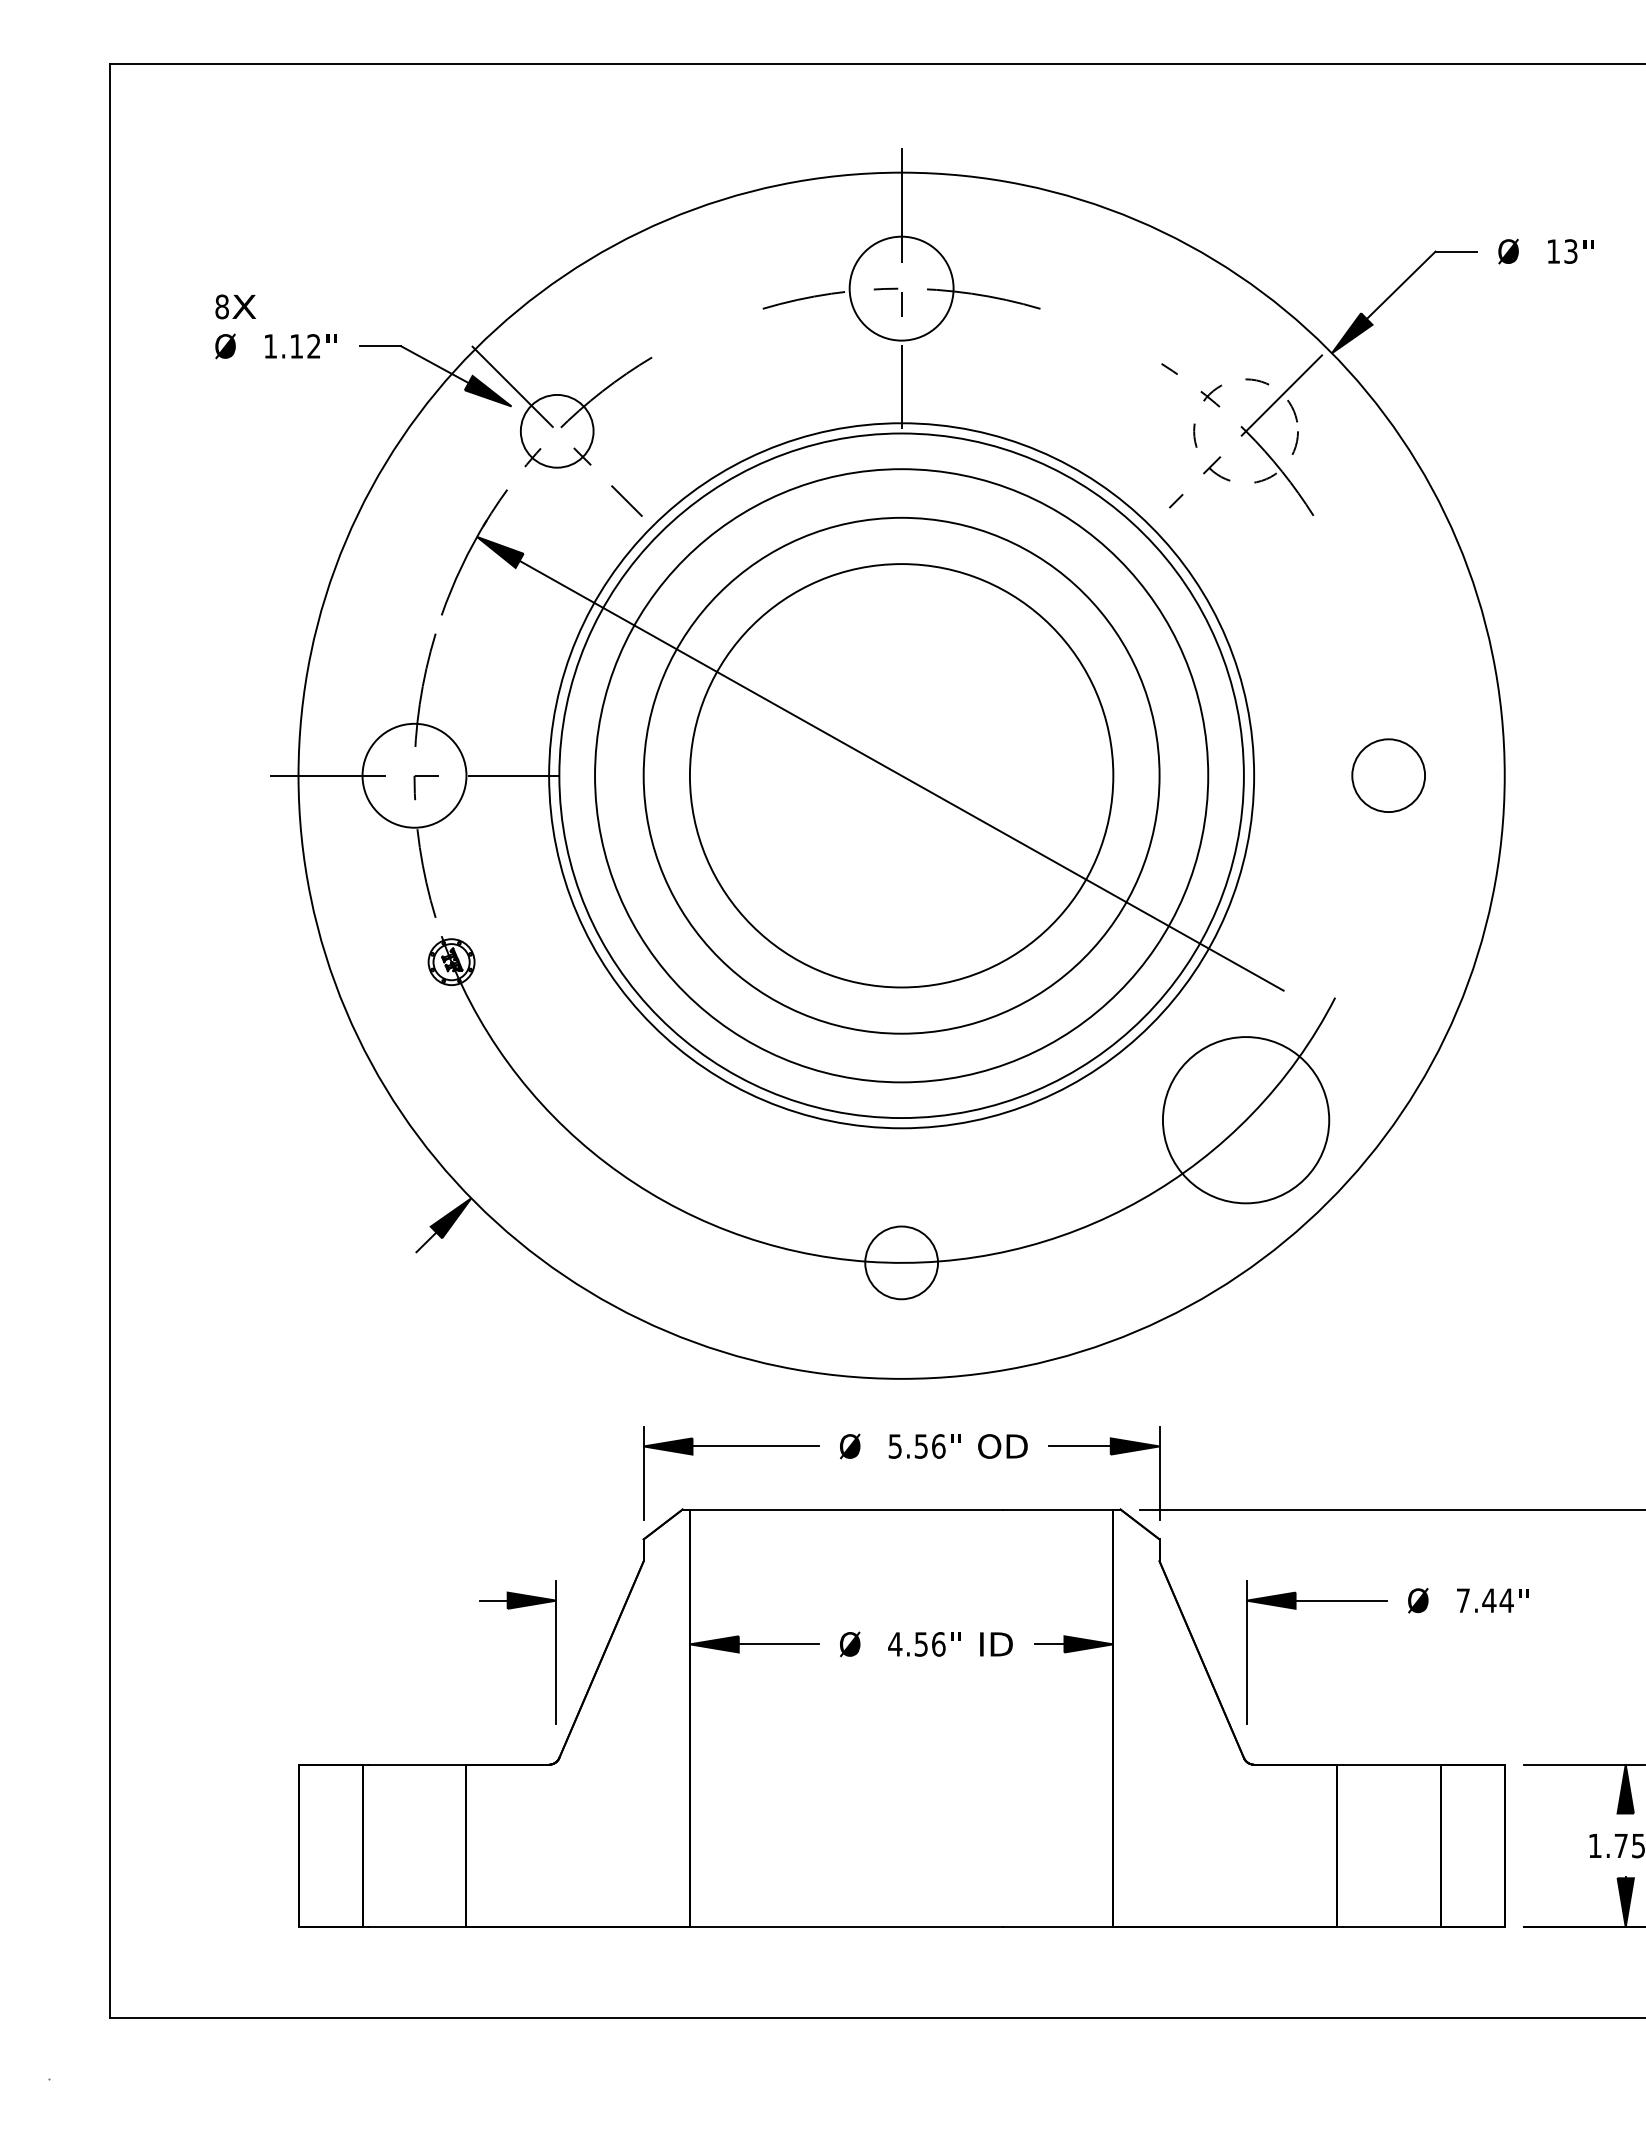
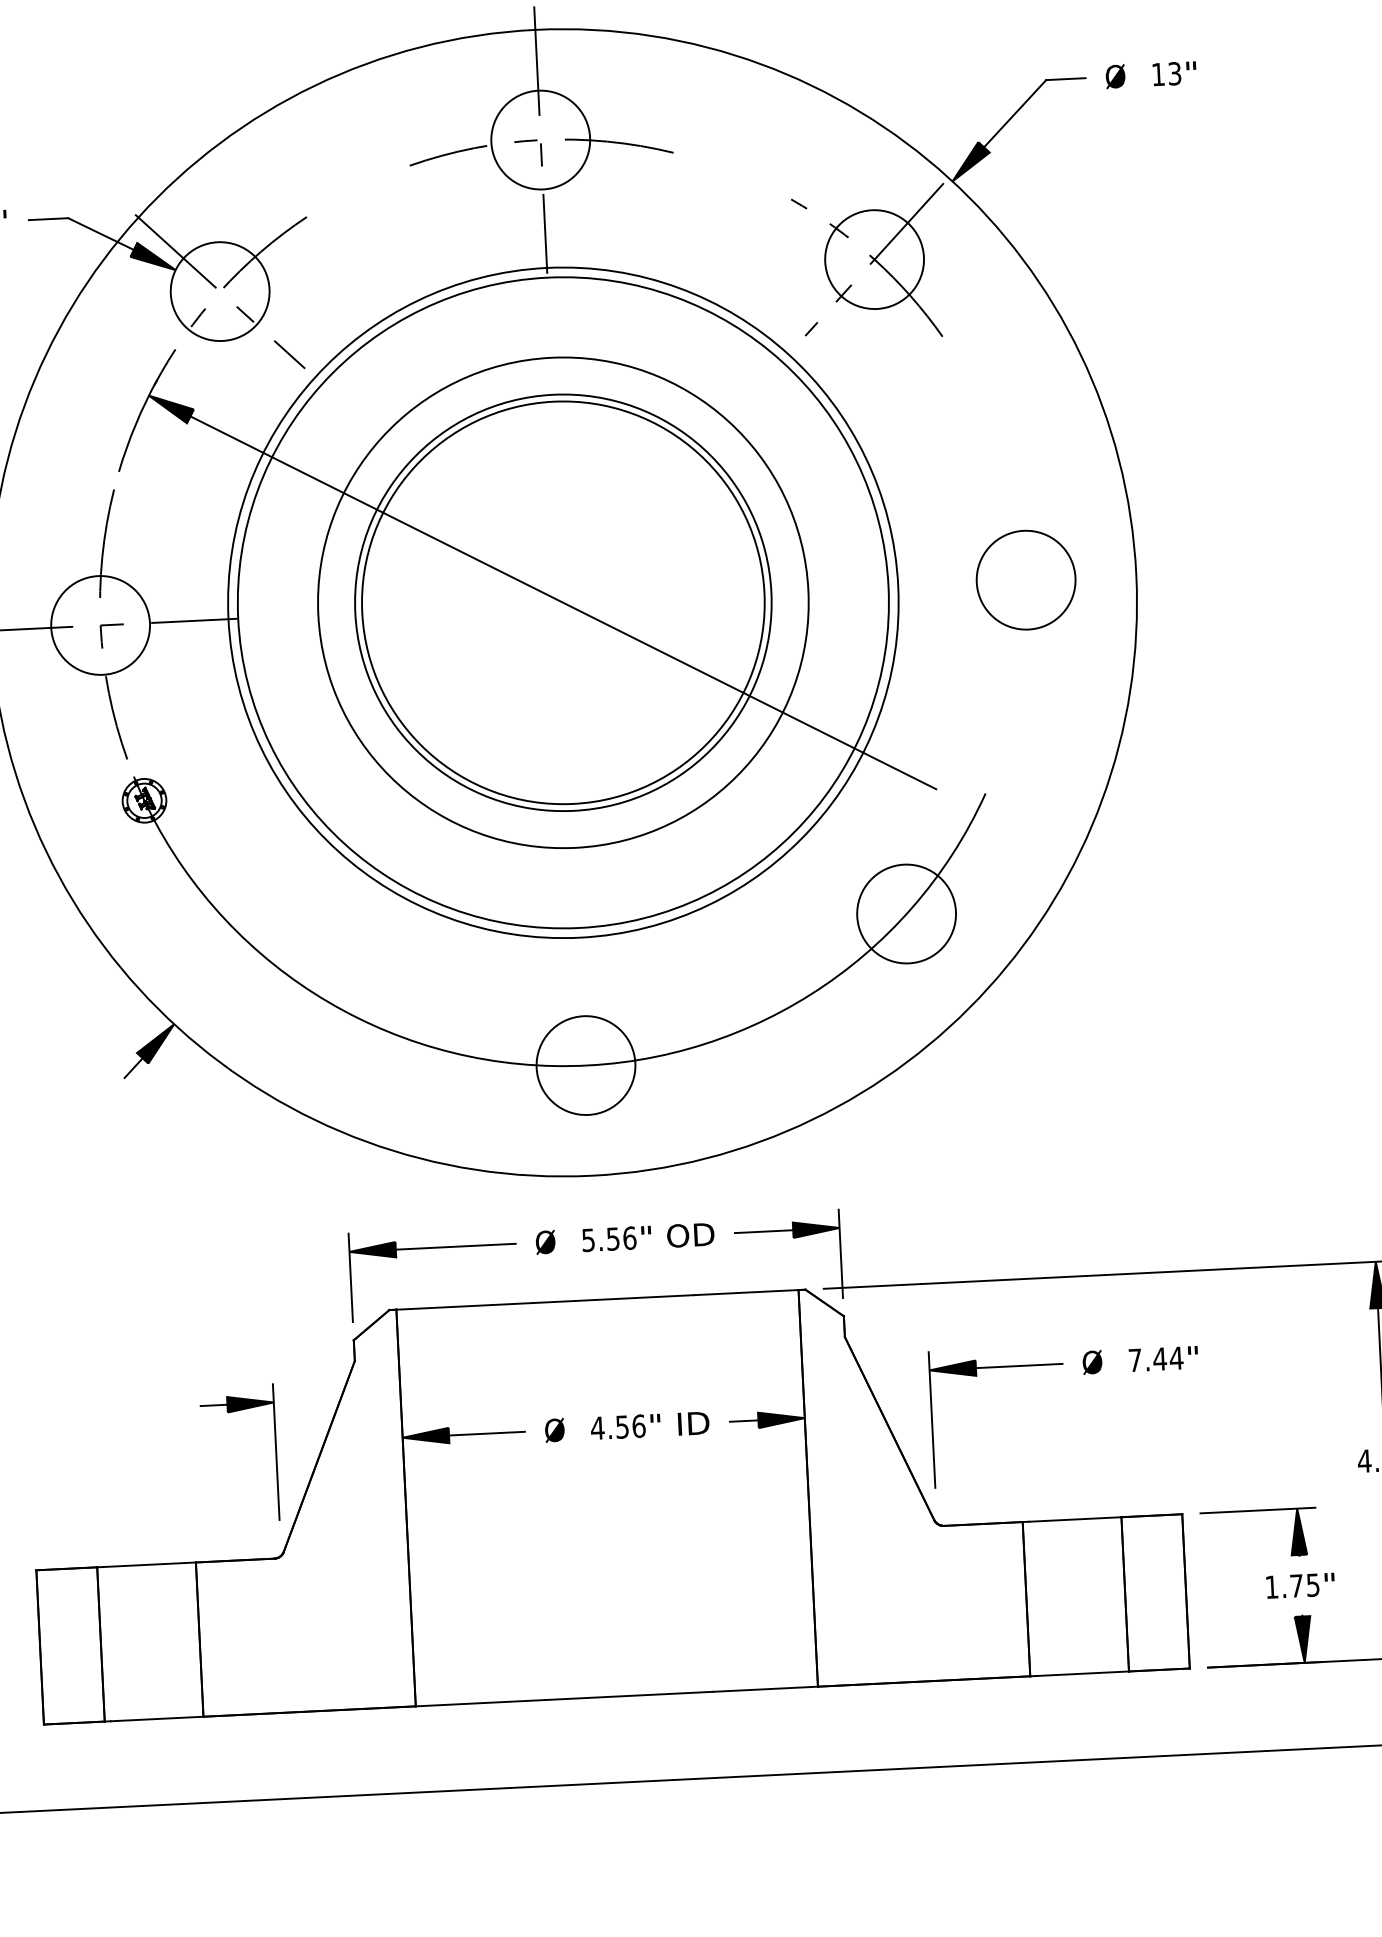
circle: (557, 431) -> (220, 291), size x1.43
circle: (1246, 431) -> (874, 259), dashed -> solid
circle: (901, 775) -> (563, 602), size x0.71
circle: (1388, 775) -> (1025, 579), size x1.43
circle: (1246, 1120) -> (907, 914), size x0.62
circle: (901, 1262) -> (585, 1065), size x1.43

